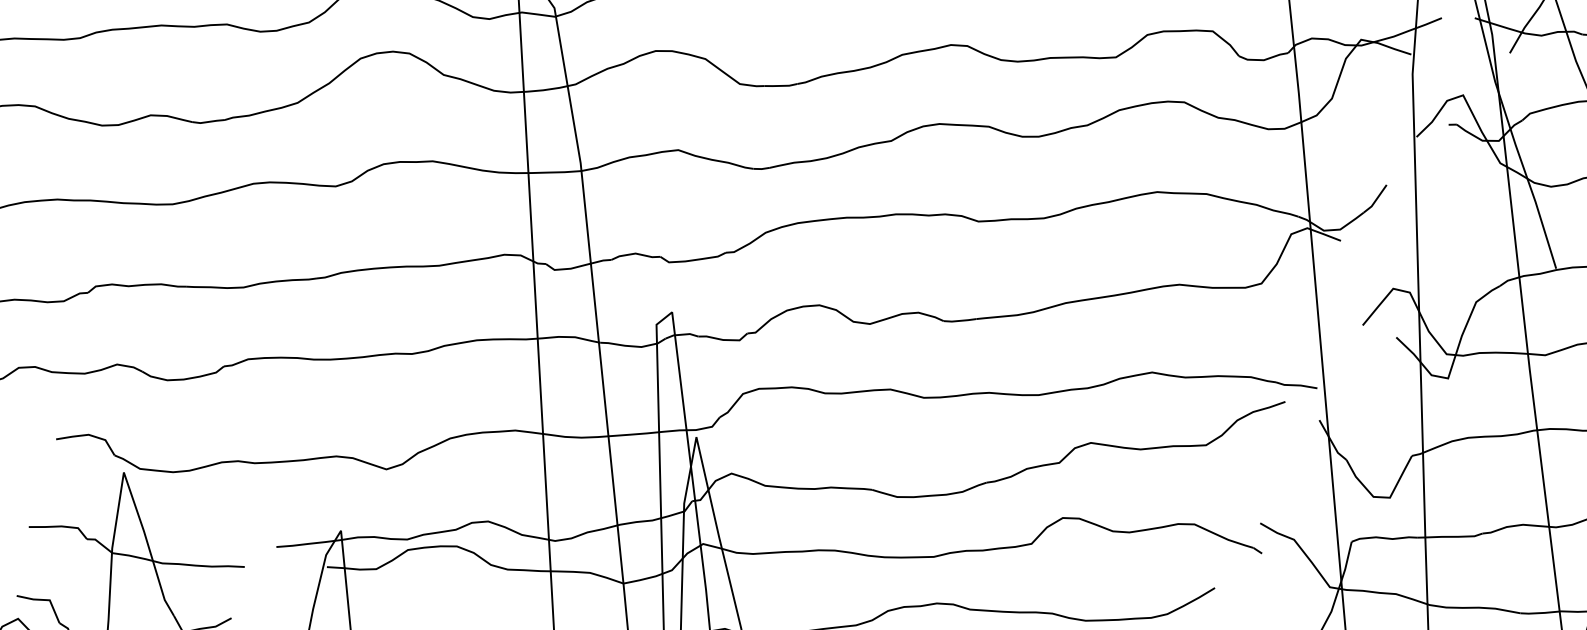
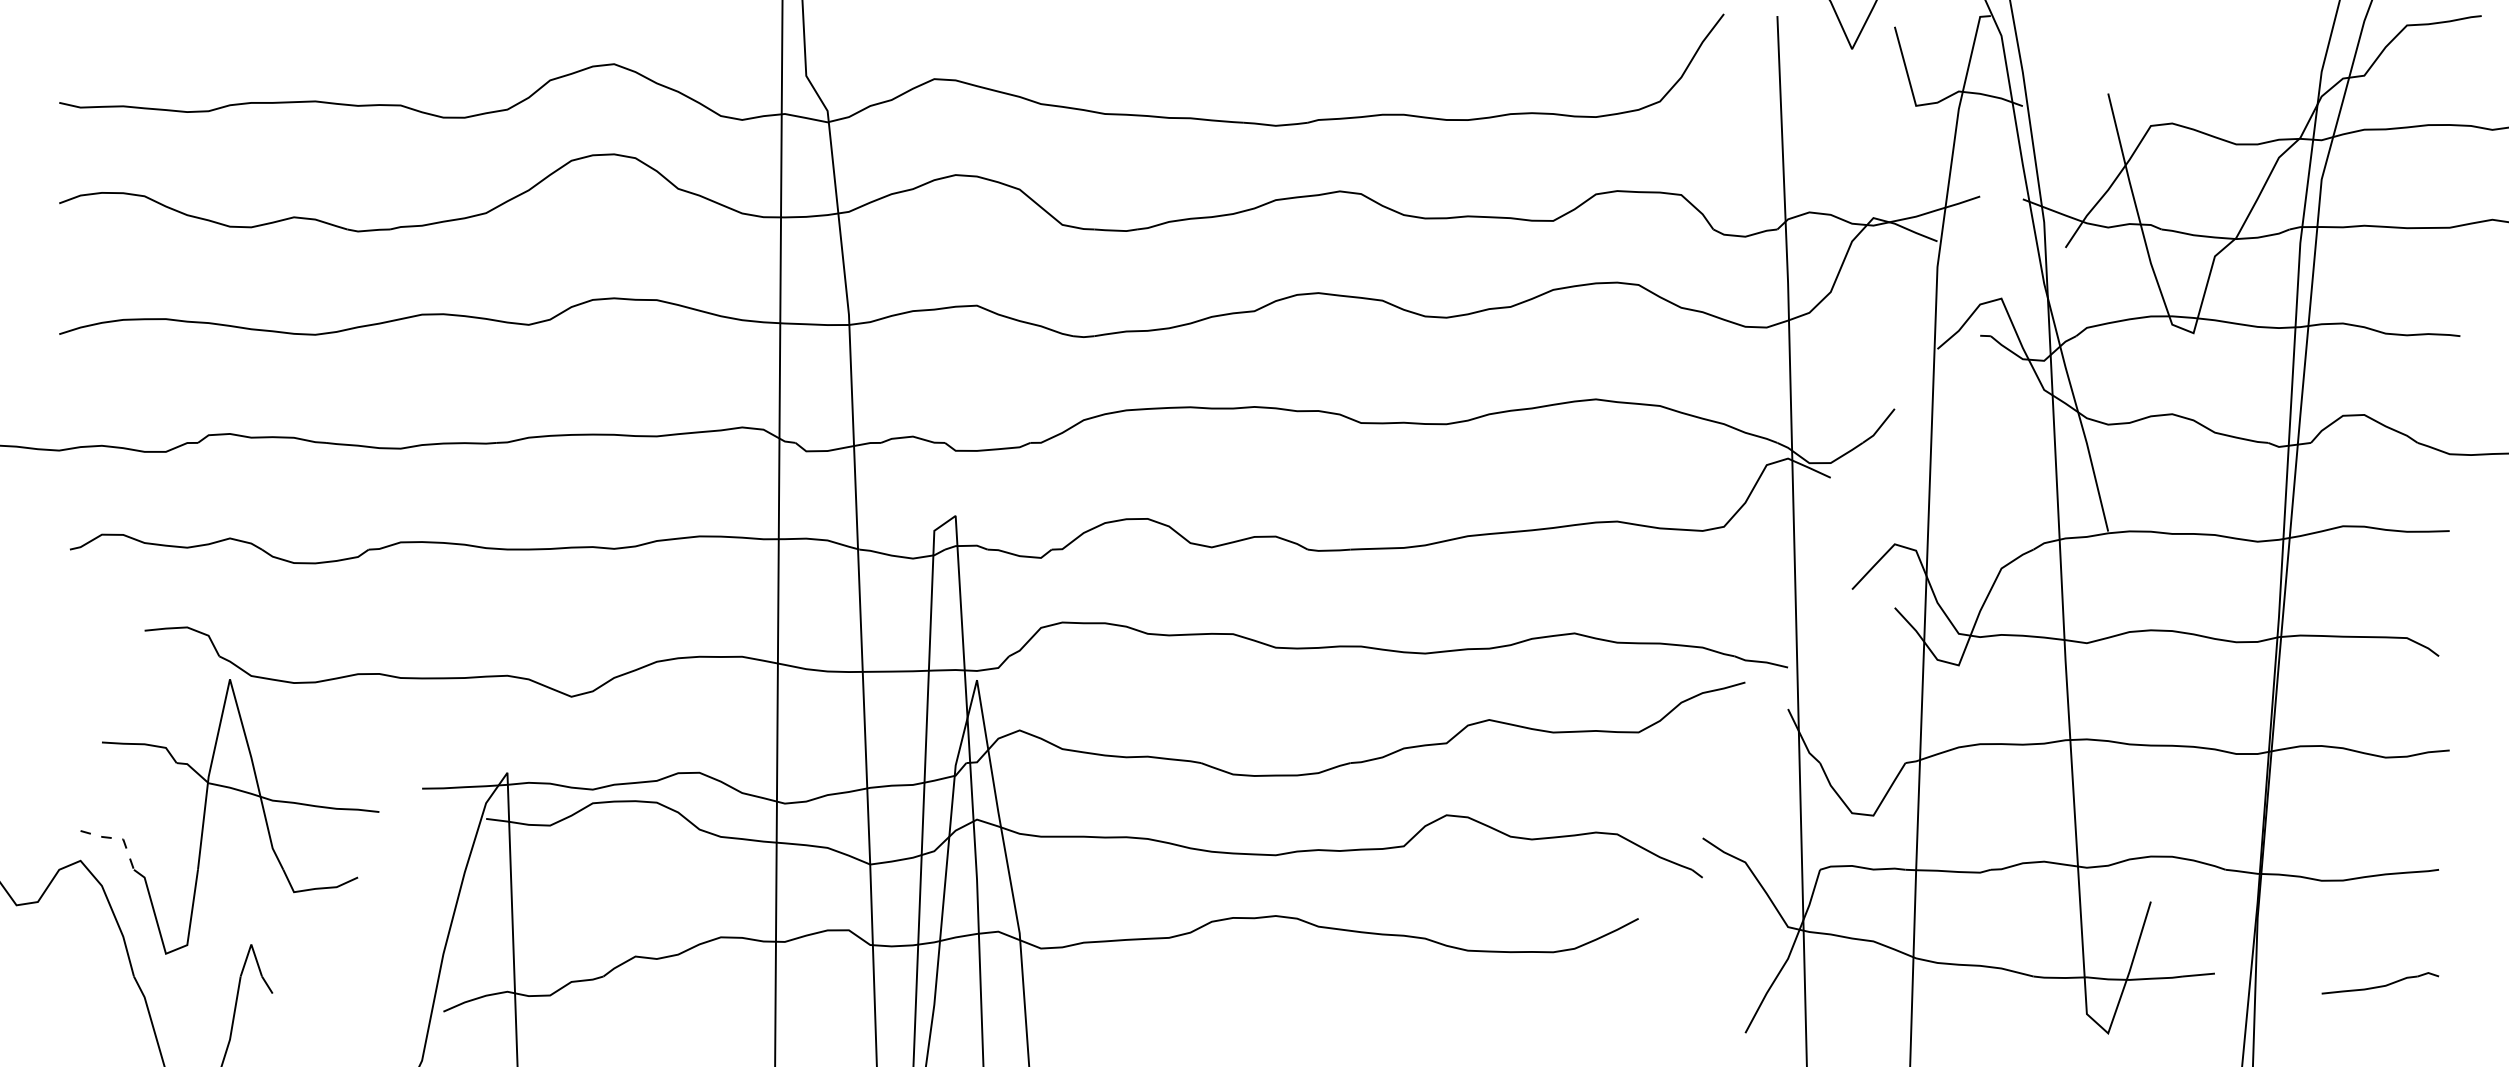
line: (45, 599) -> (117, 838), solid -> dashed

